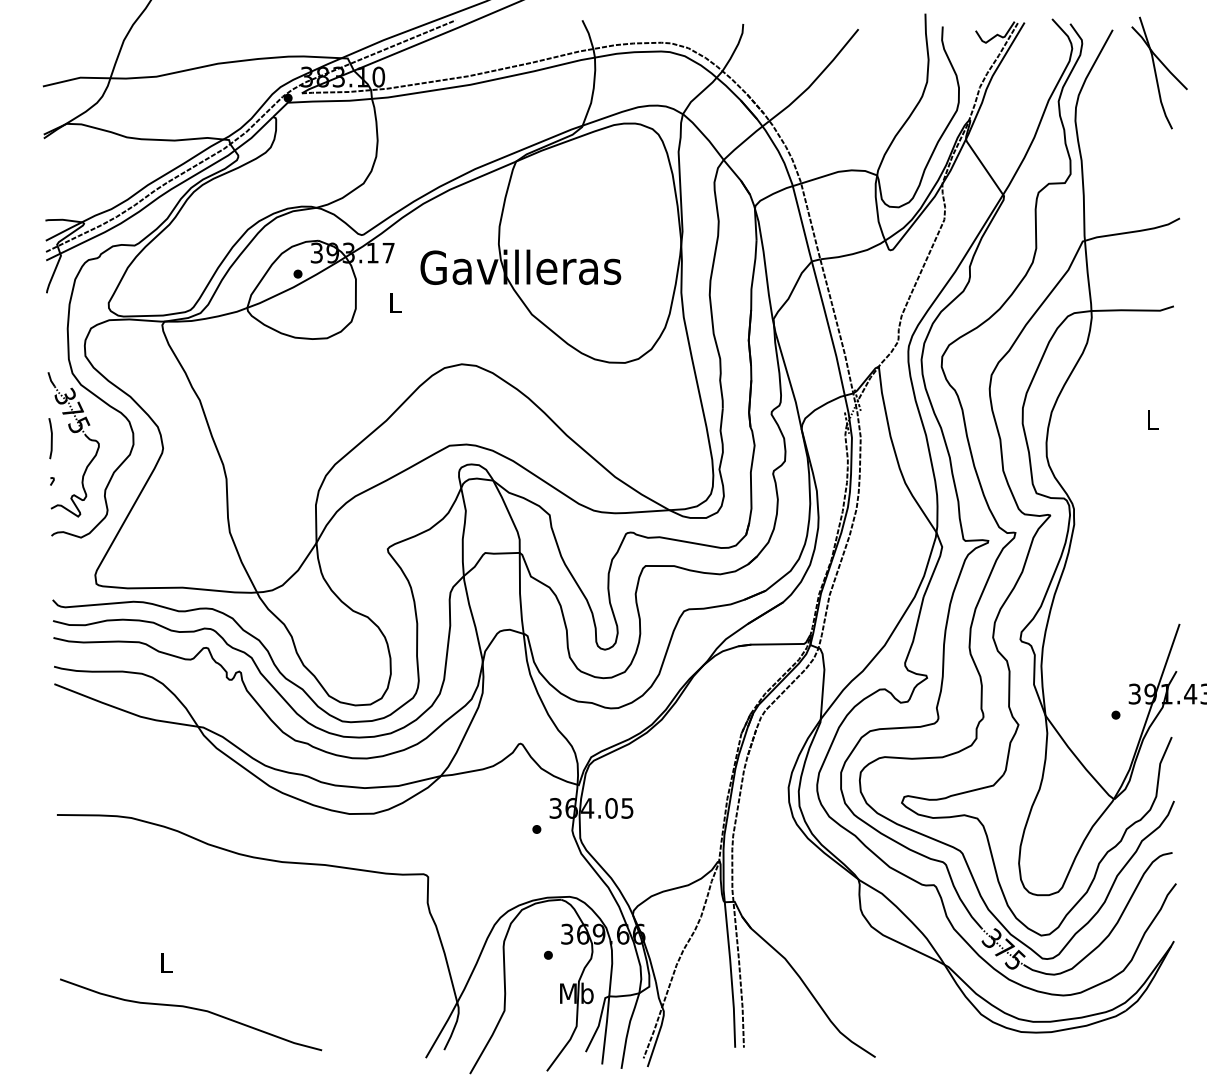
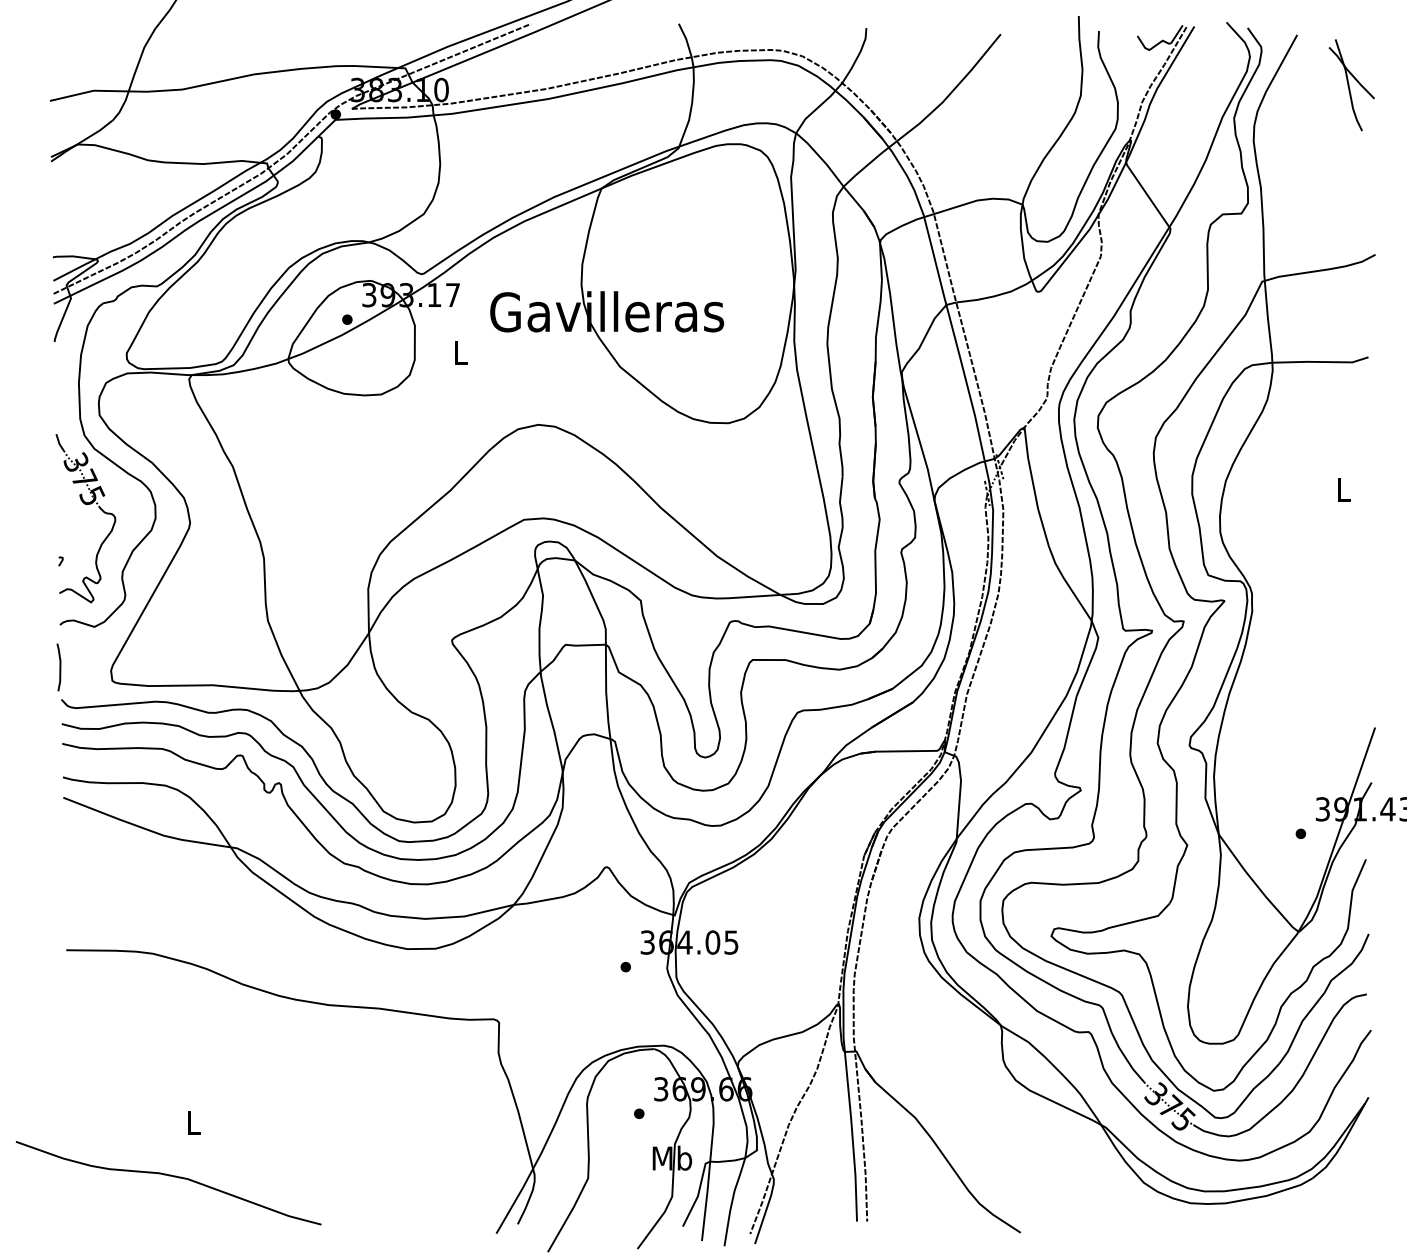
part: (1159, 72) -> (1351, 84), size x0.7
curve: (51, 438) -> (59, 667), moved
curve: (190, 1009) -> (168, 1176), moved

